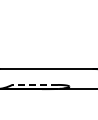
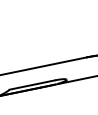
line: (35, 84) -> (32, 84), dashed -> solid

